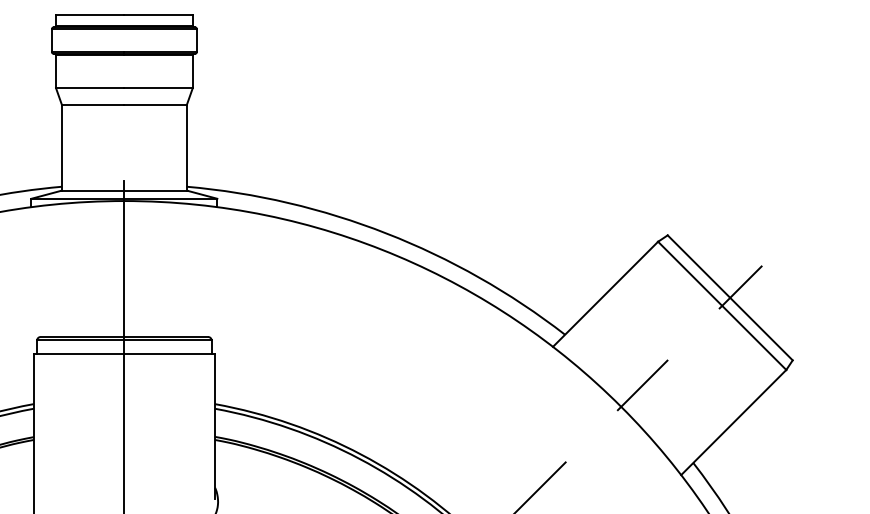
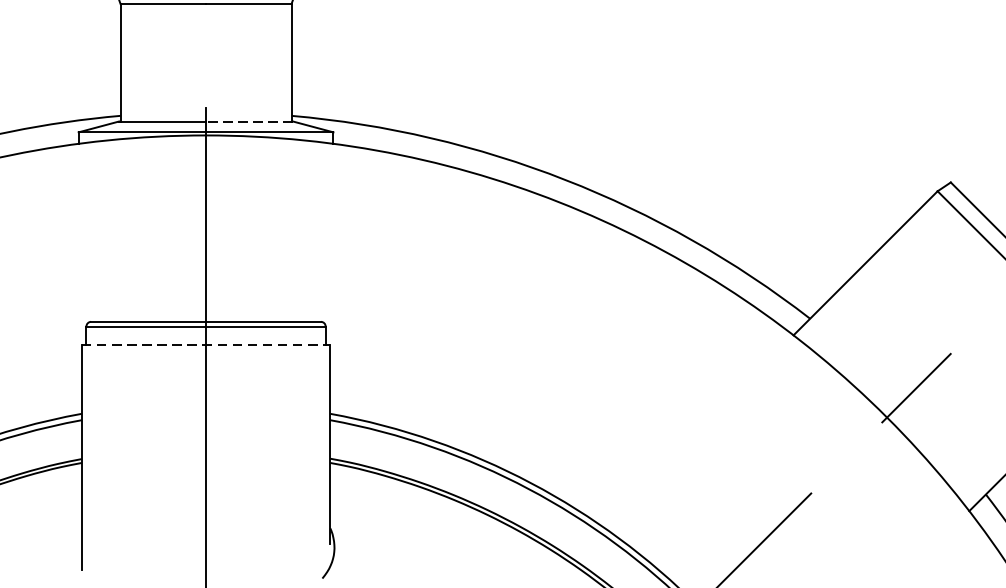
line: (156, 190) -> (250, 120), solid -> dashed
line: (124, 354) -> (206, 345), solid -> dashed

